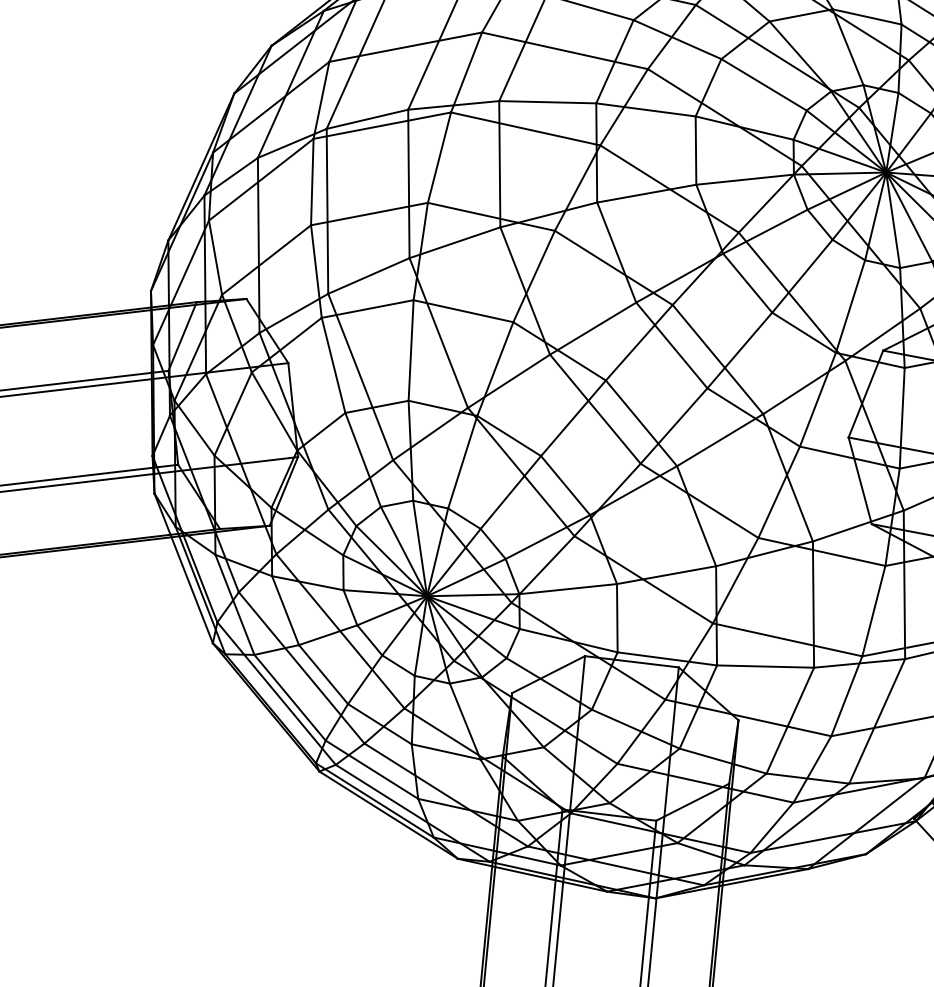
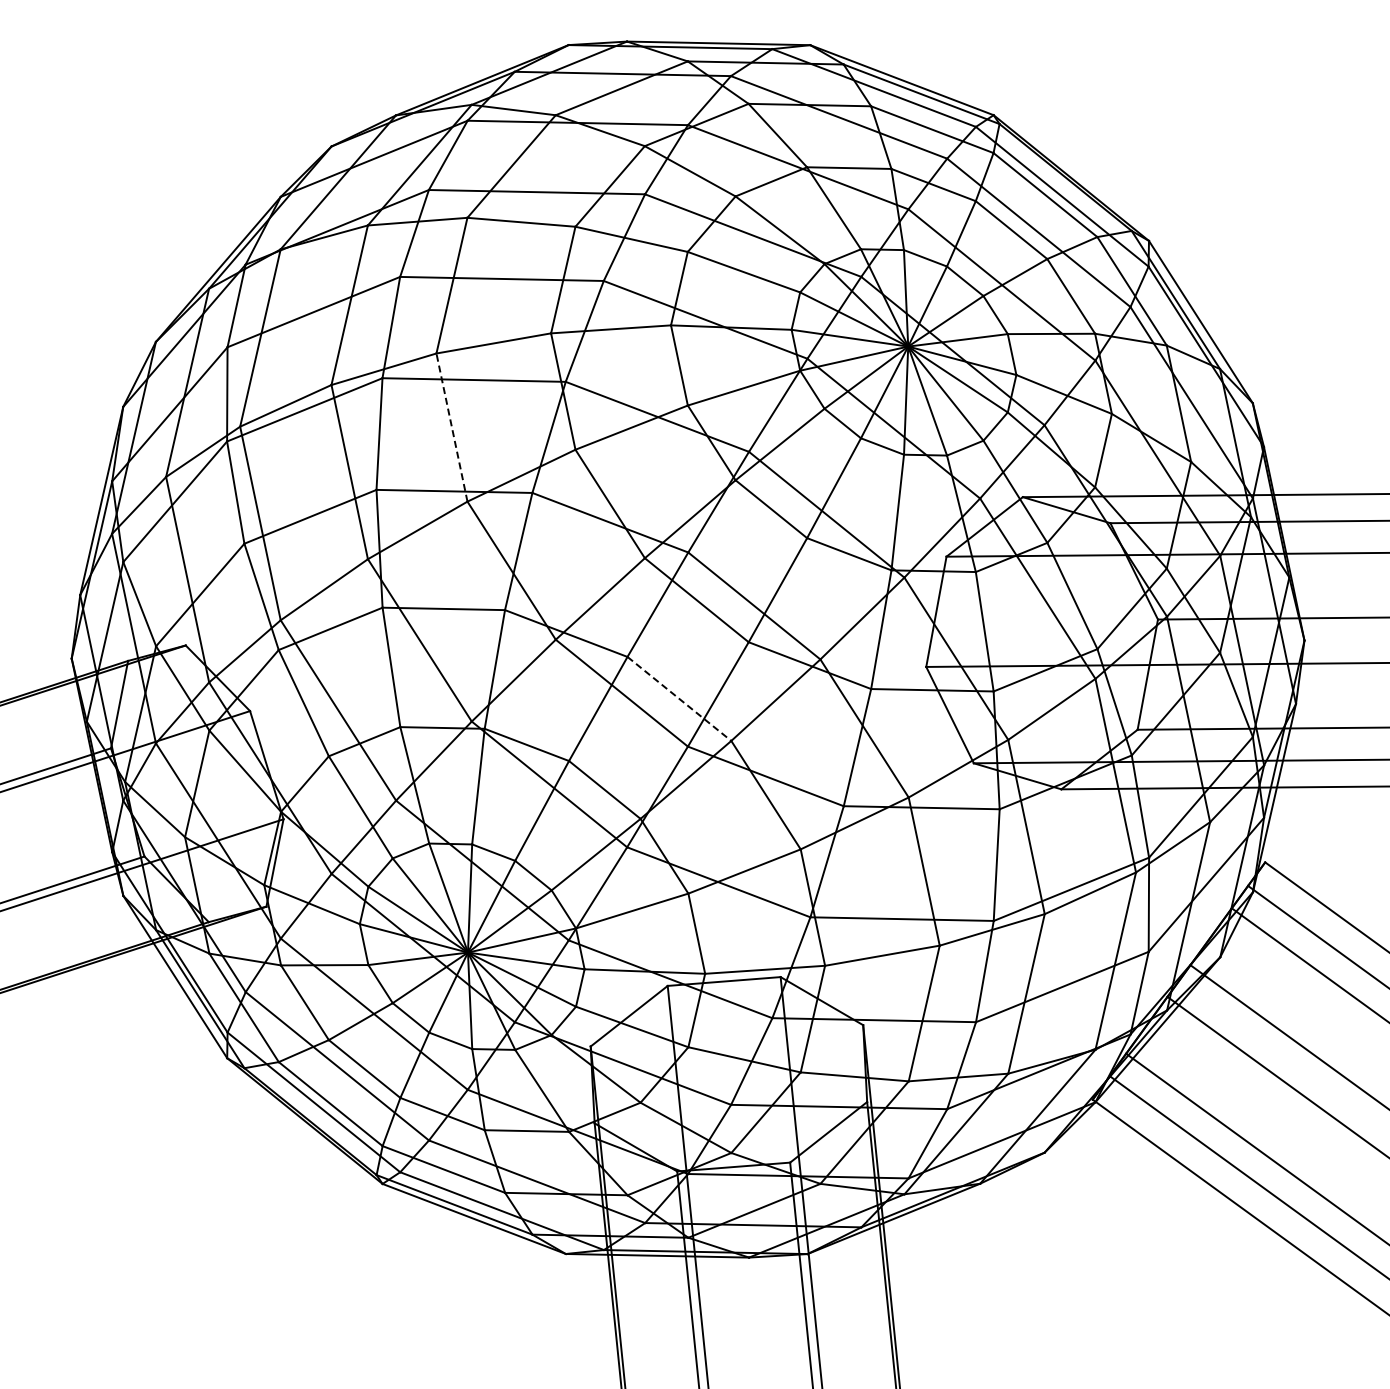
line: (499, 164) -> (451, 427), solid -> dashed
line: (641, 423) -> (679, 698), solid -> dashed

